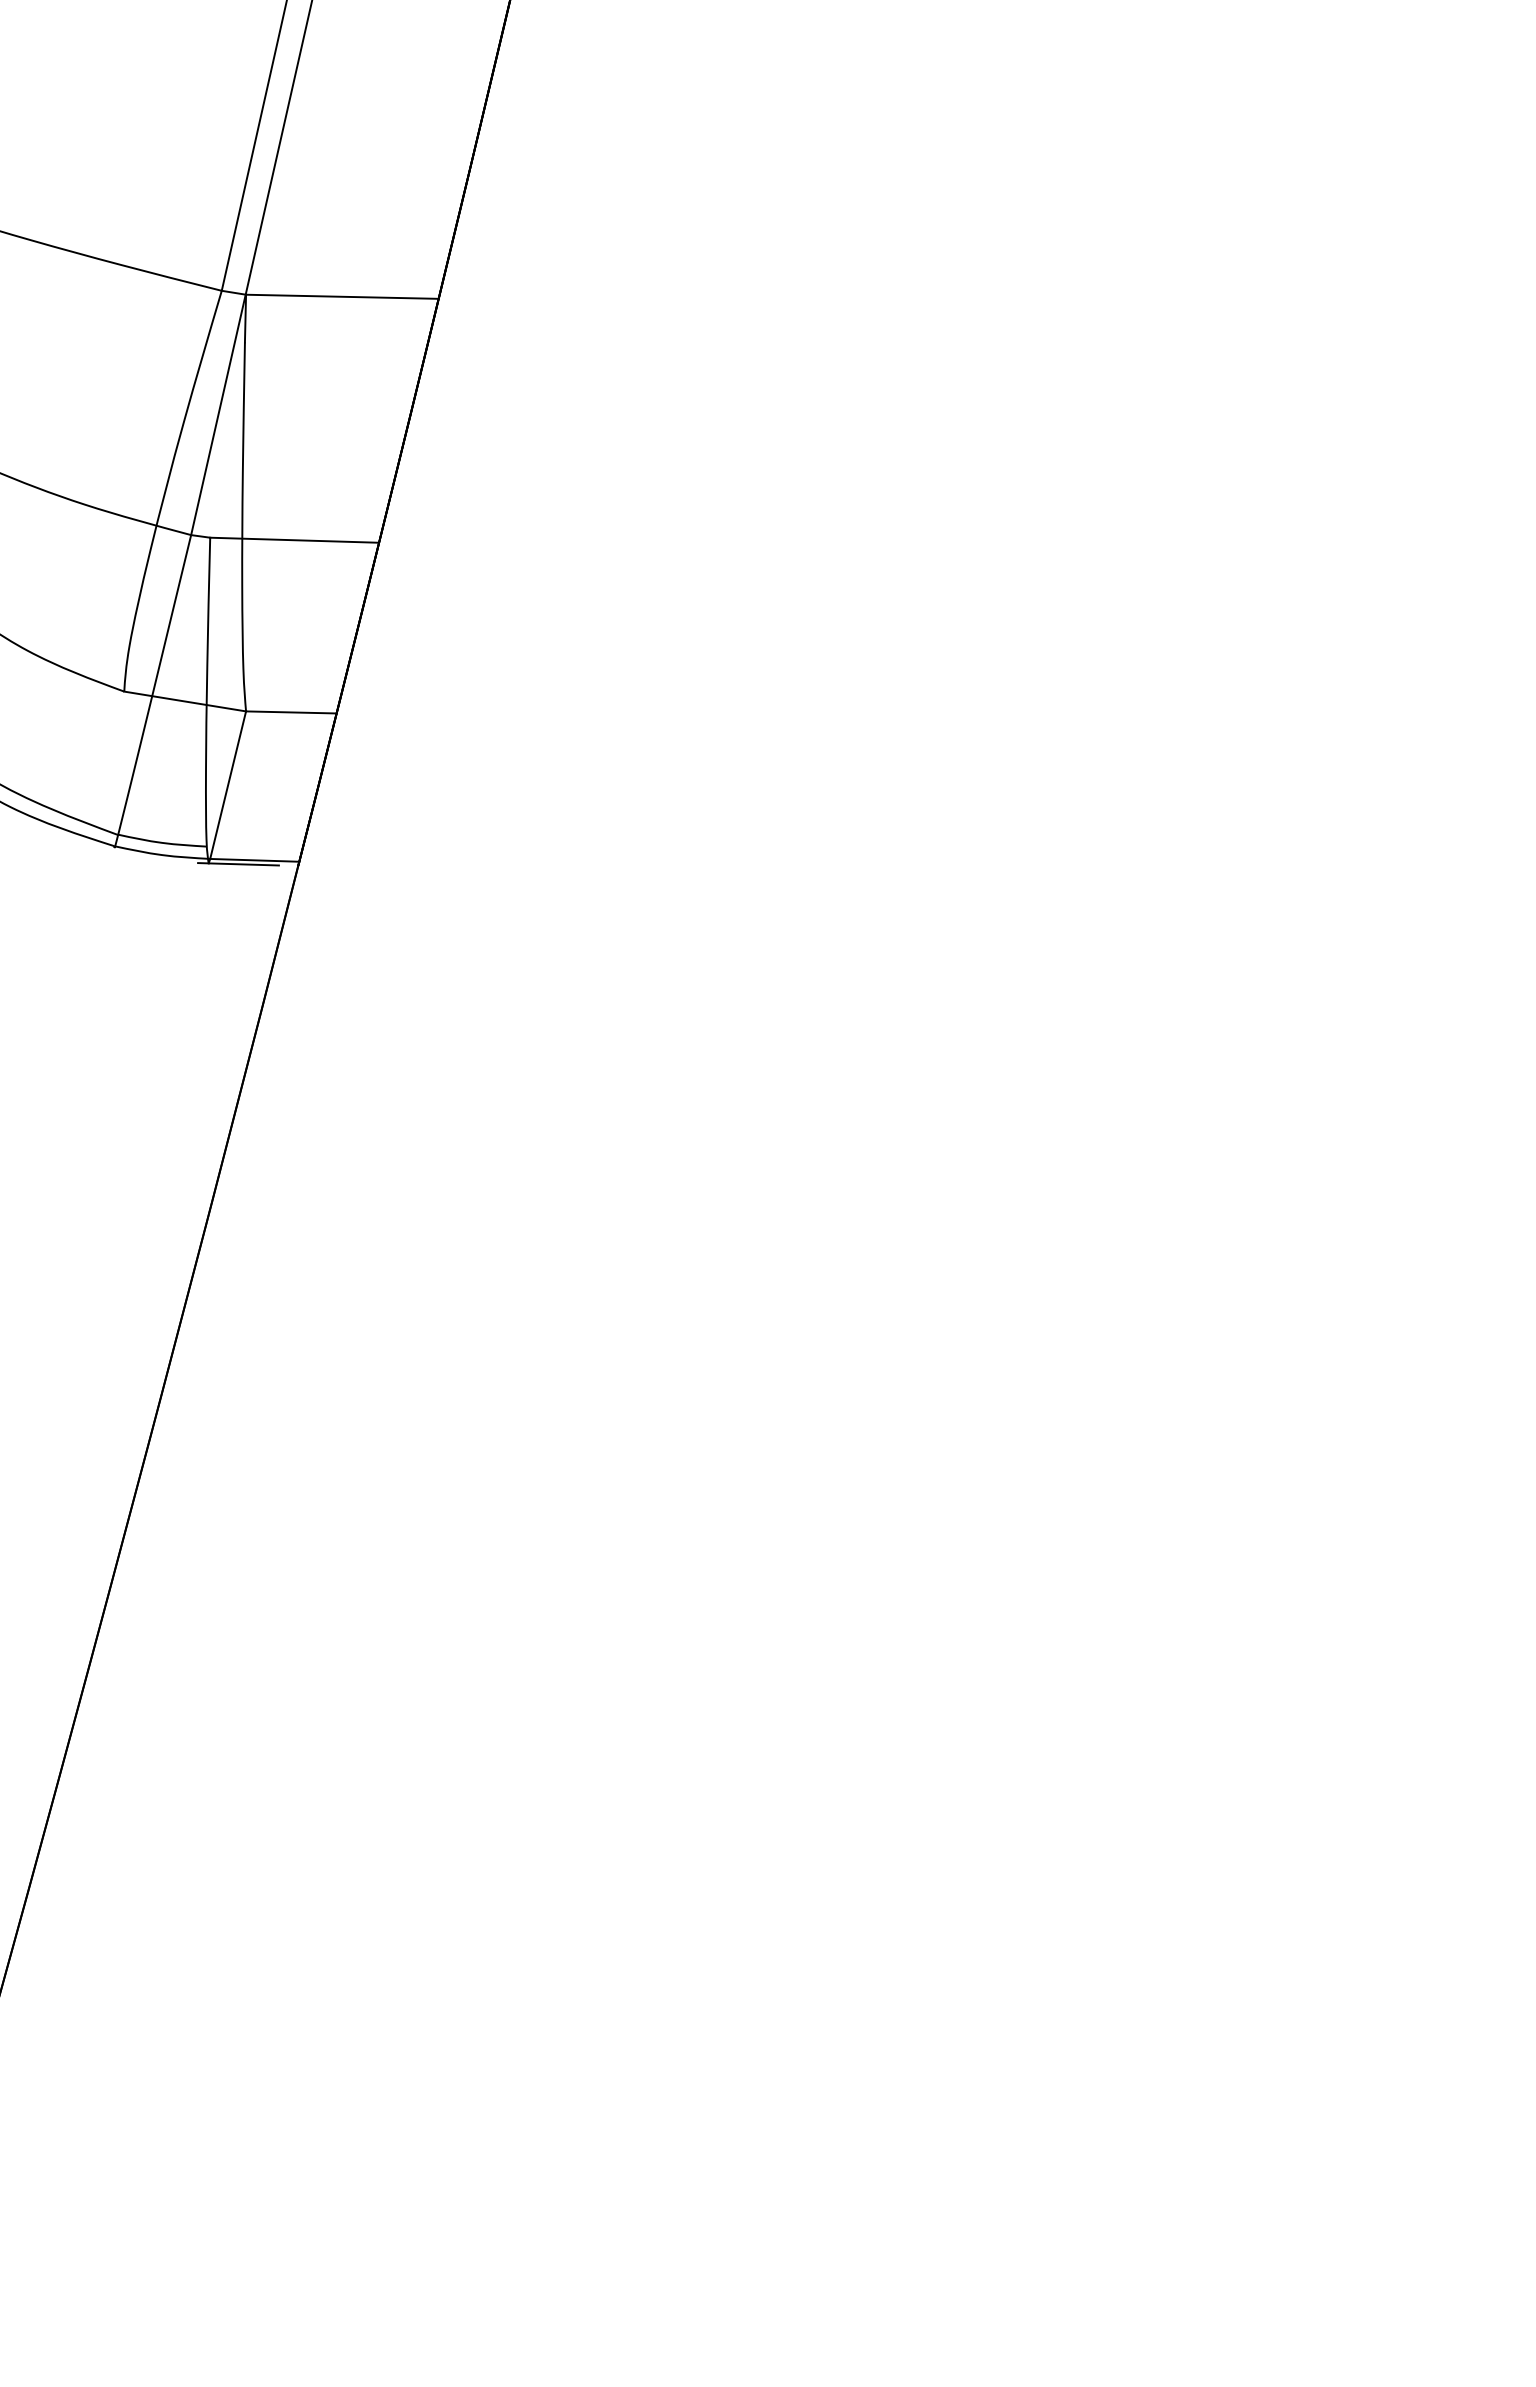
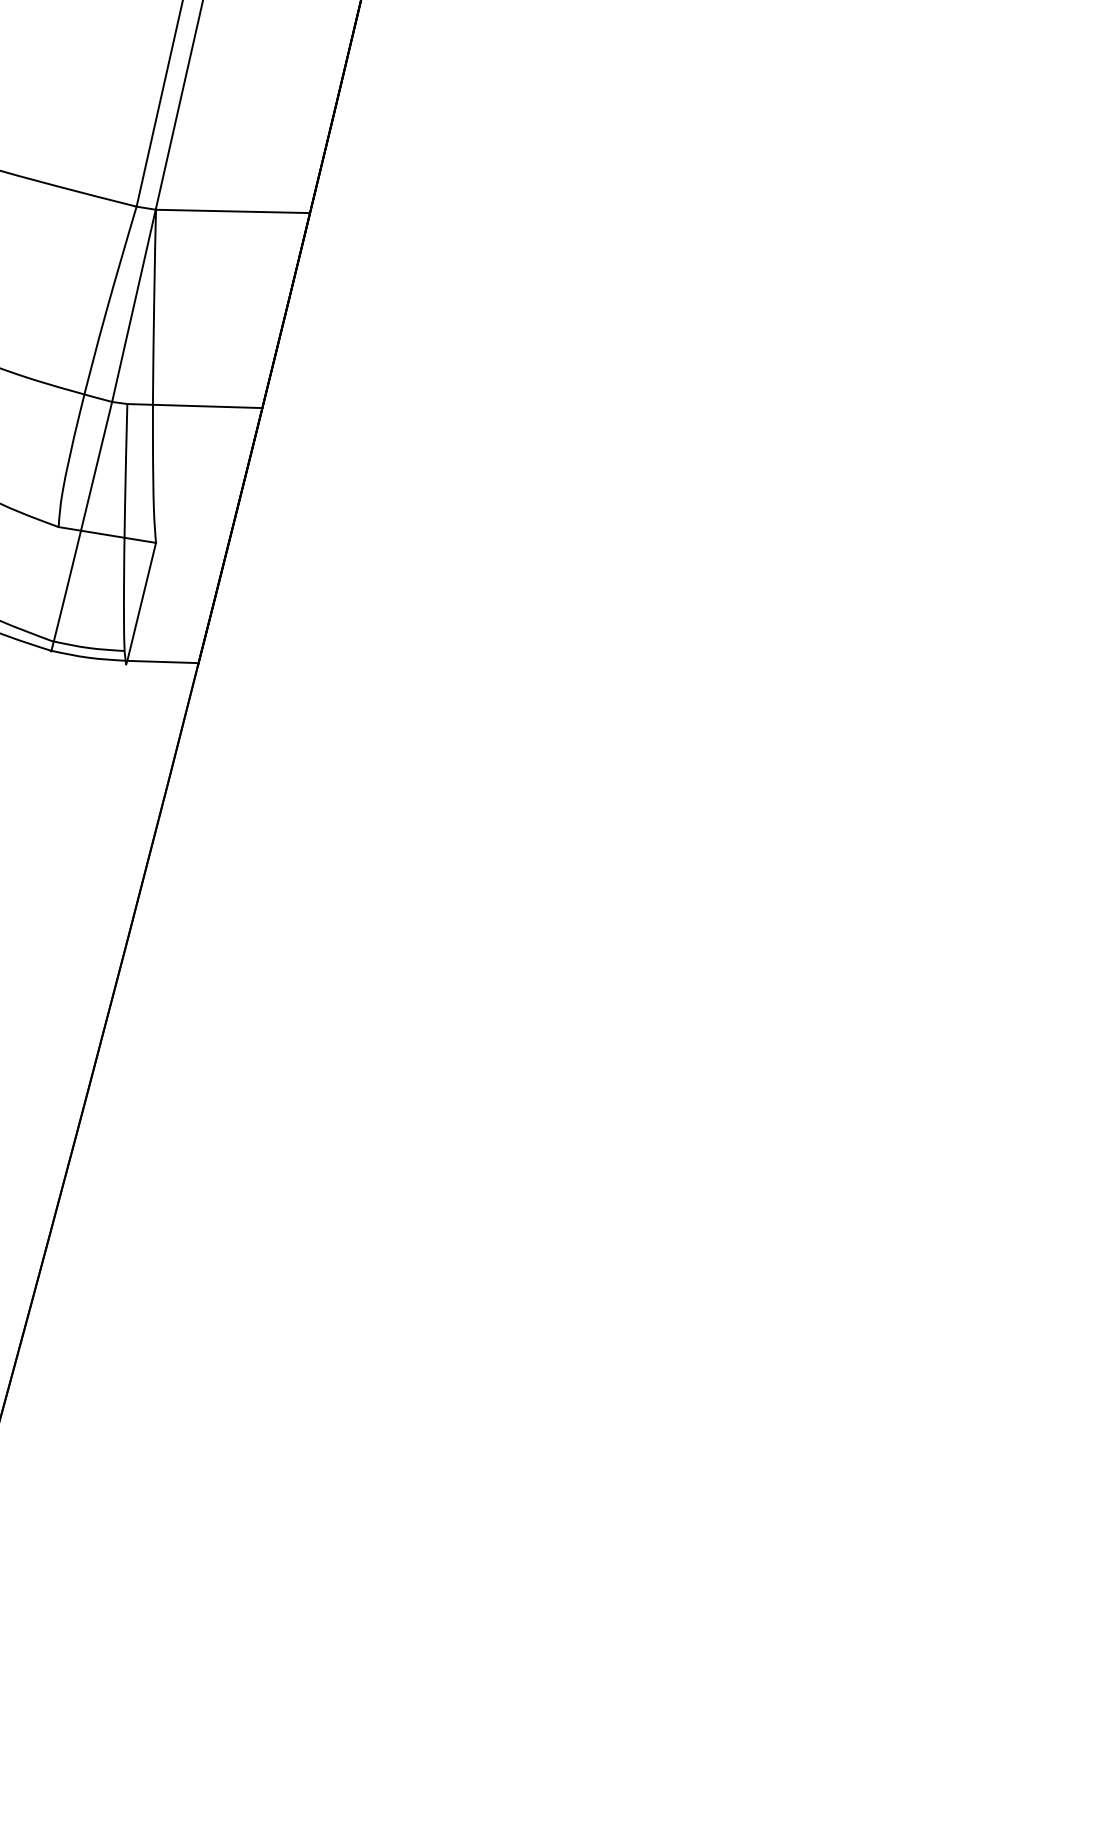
line: (291, 712) -> (192, 543), removed
line: (238, 864) -> (149, 665), removed

